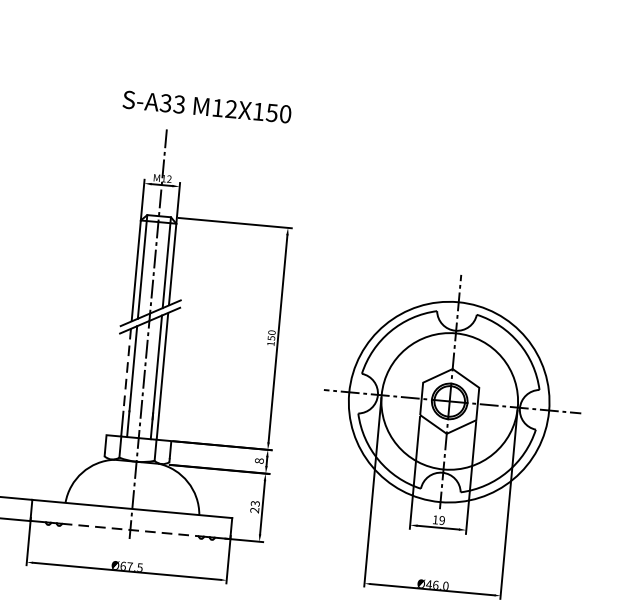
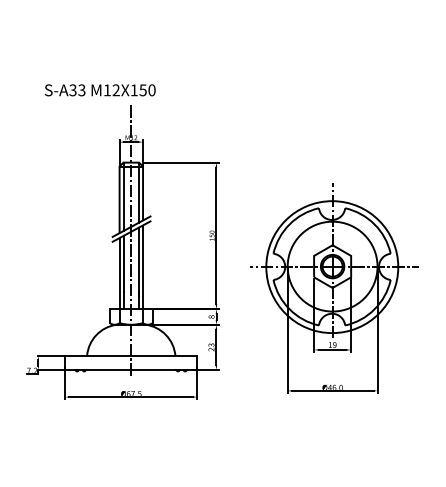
text: (205, 107) -> (99, 90), moved
line: (127, 370) -> (119, 265), dashed -> solid
line: (130, 529) -> (131, 369), dashed -> solid

